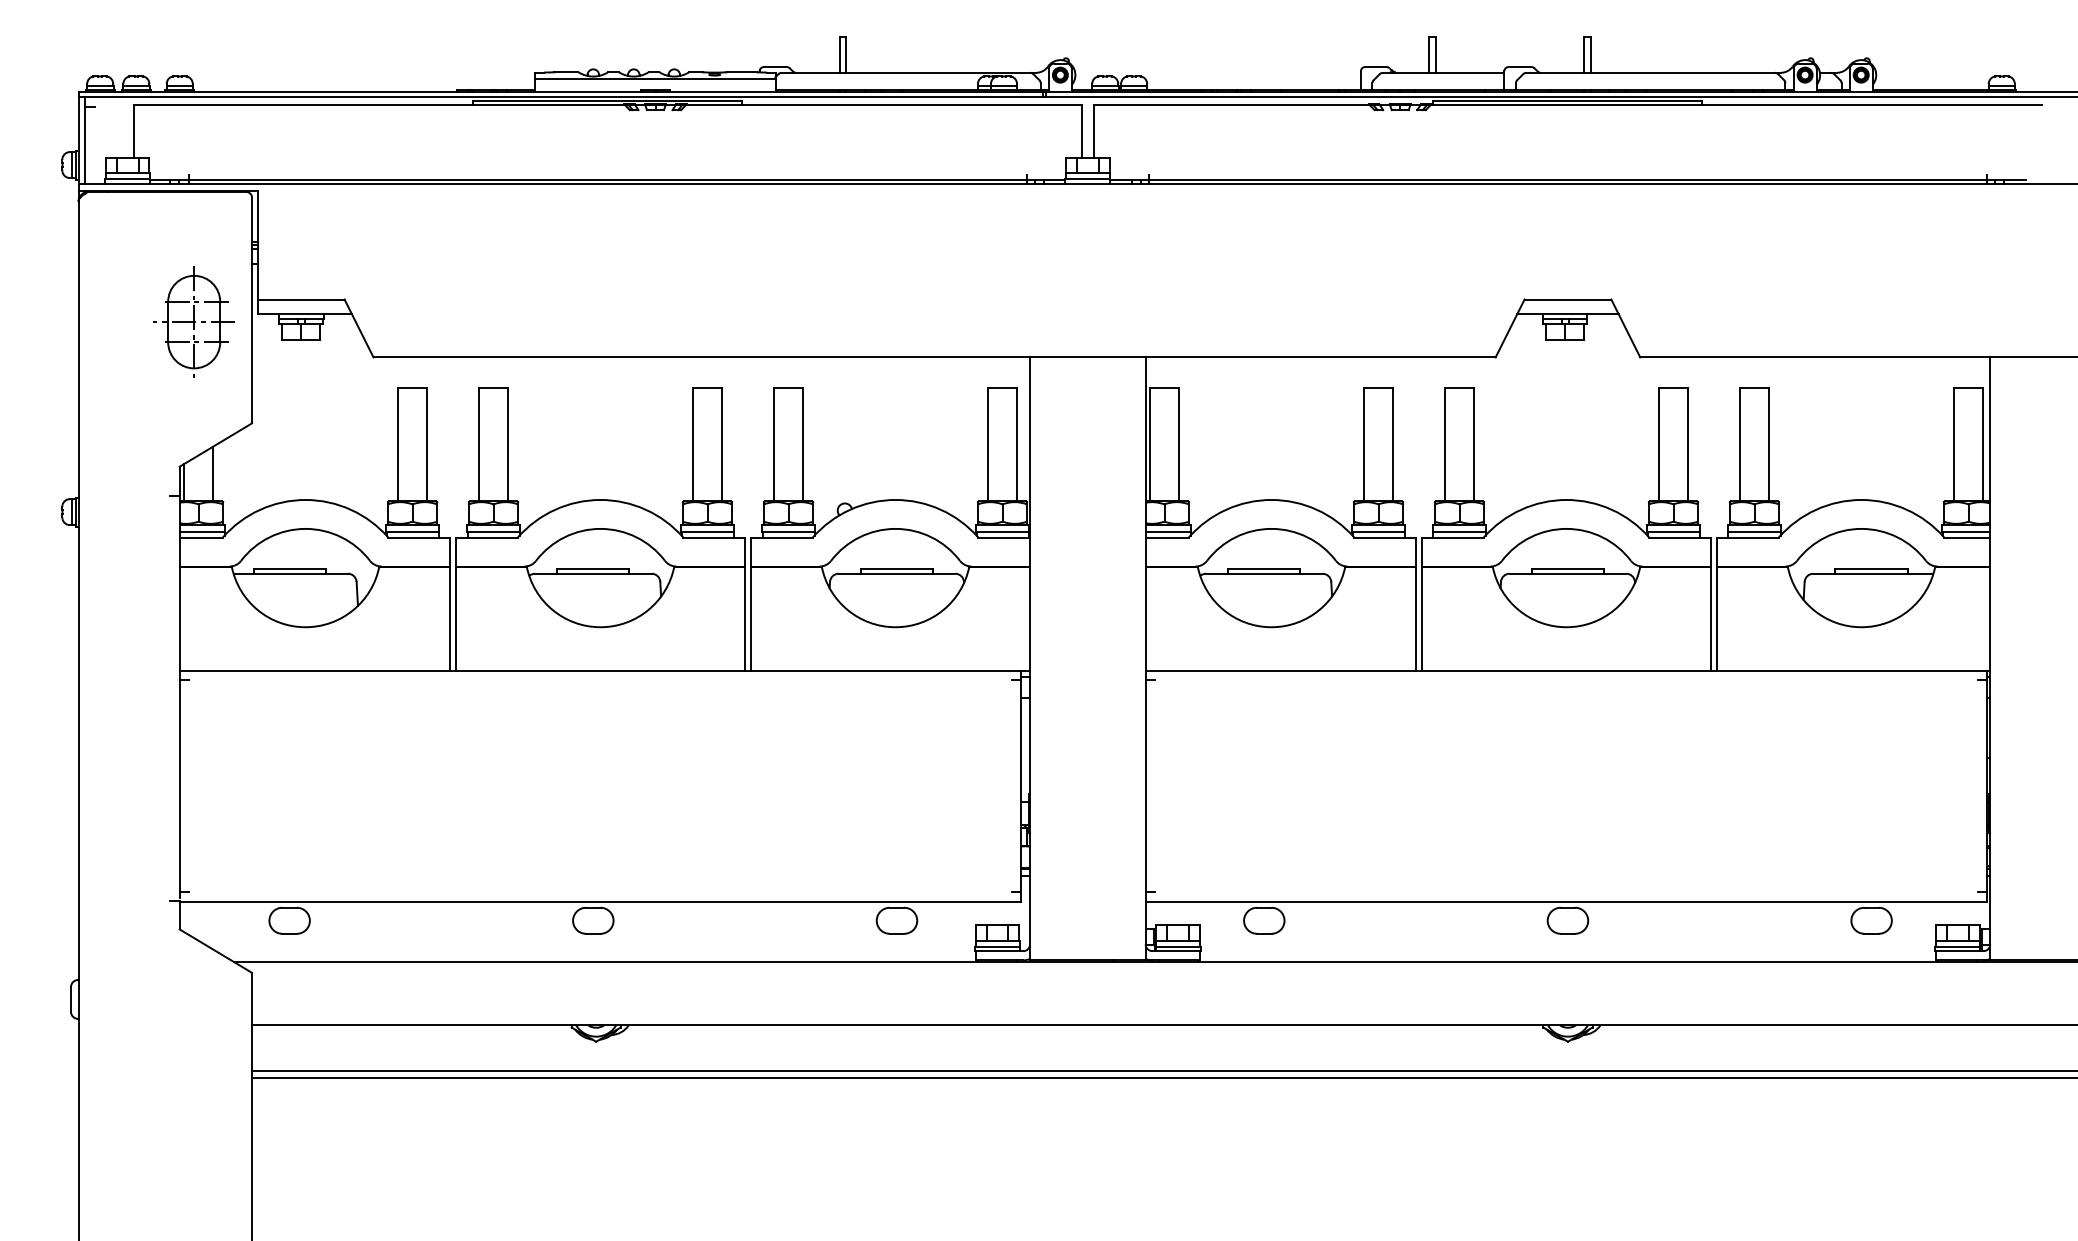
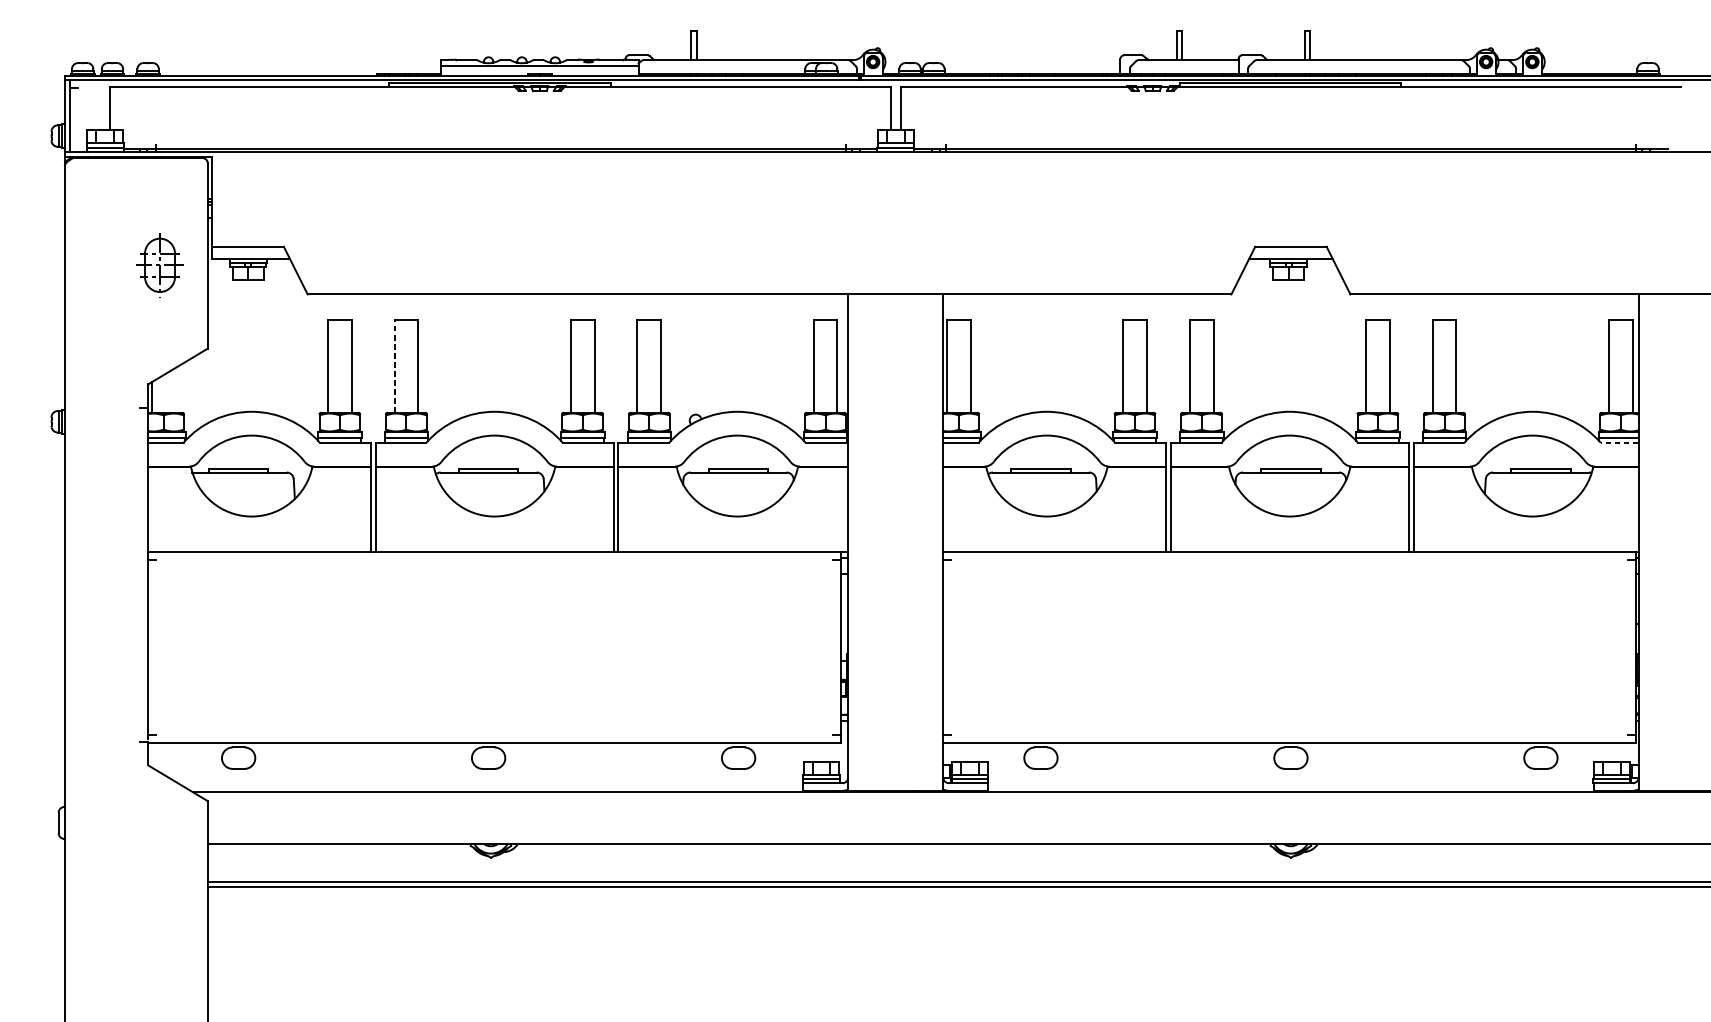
part: (193, 321) -> (159, 264), size x0.7
line: (479, 444) -> (394, 366), solid -> dashed
line: (213, 473) -> (175, 389), removed
line: (1967, 537) -> (1619, 442), solid -> dashed

